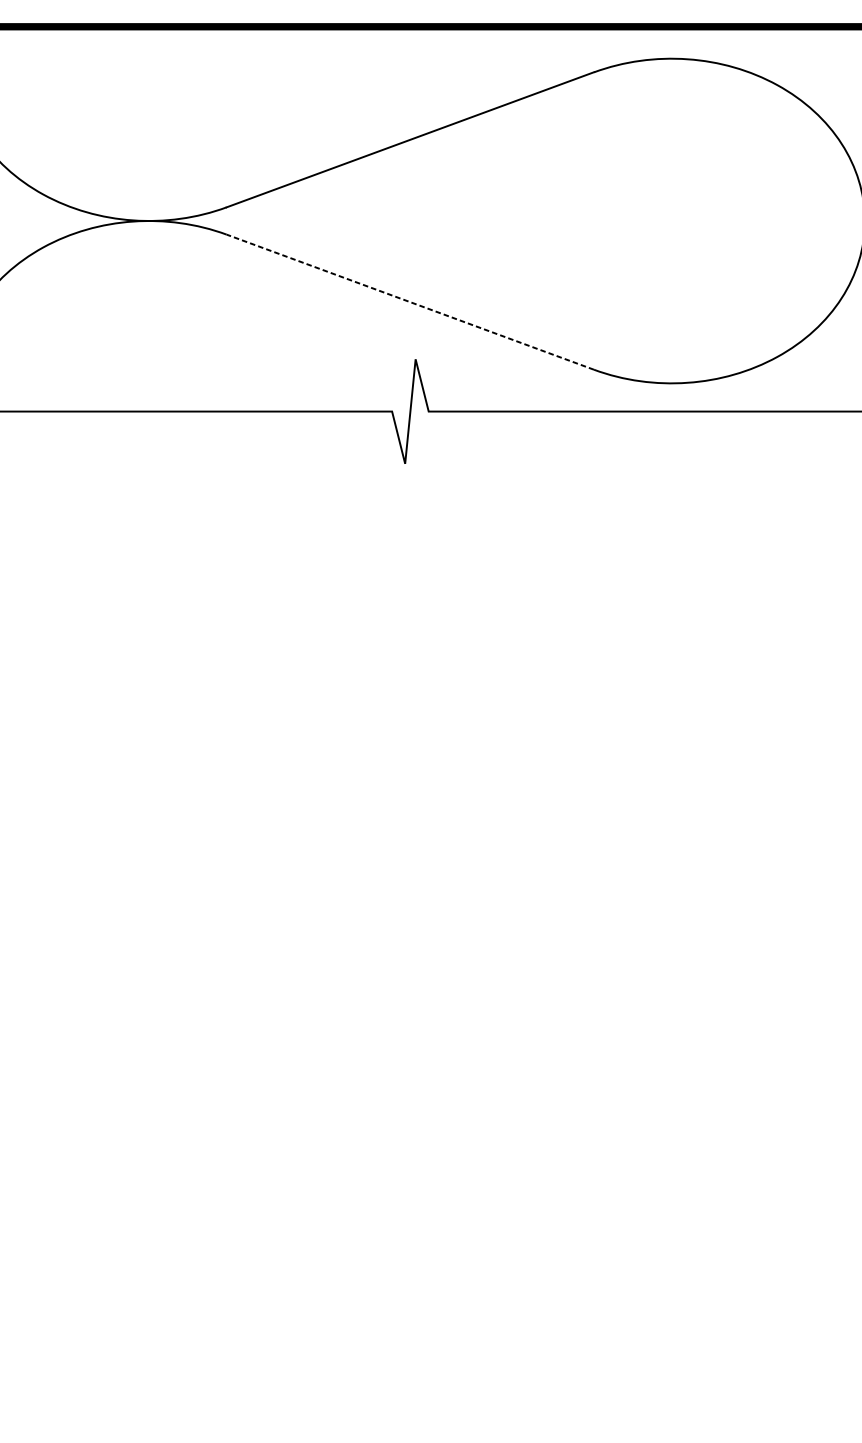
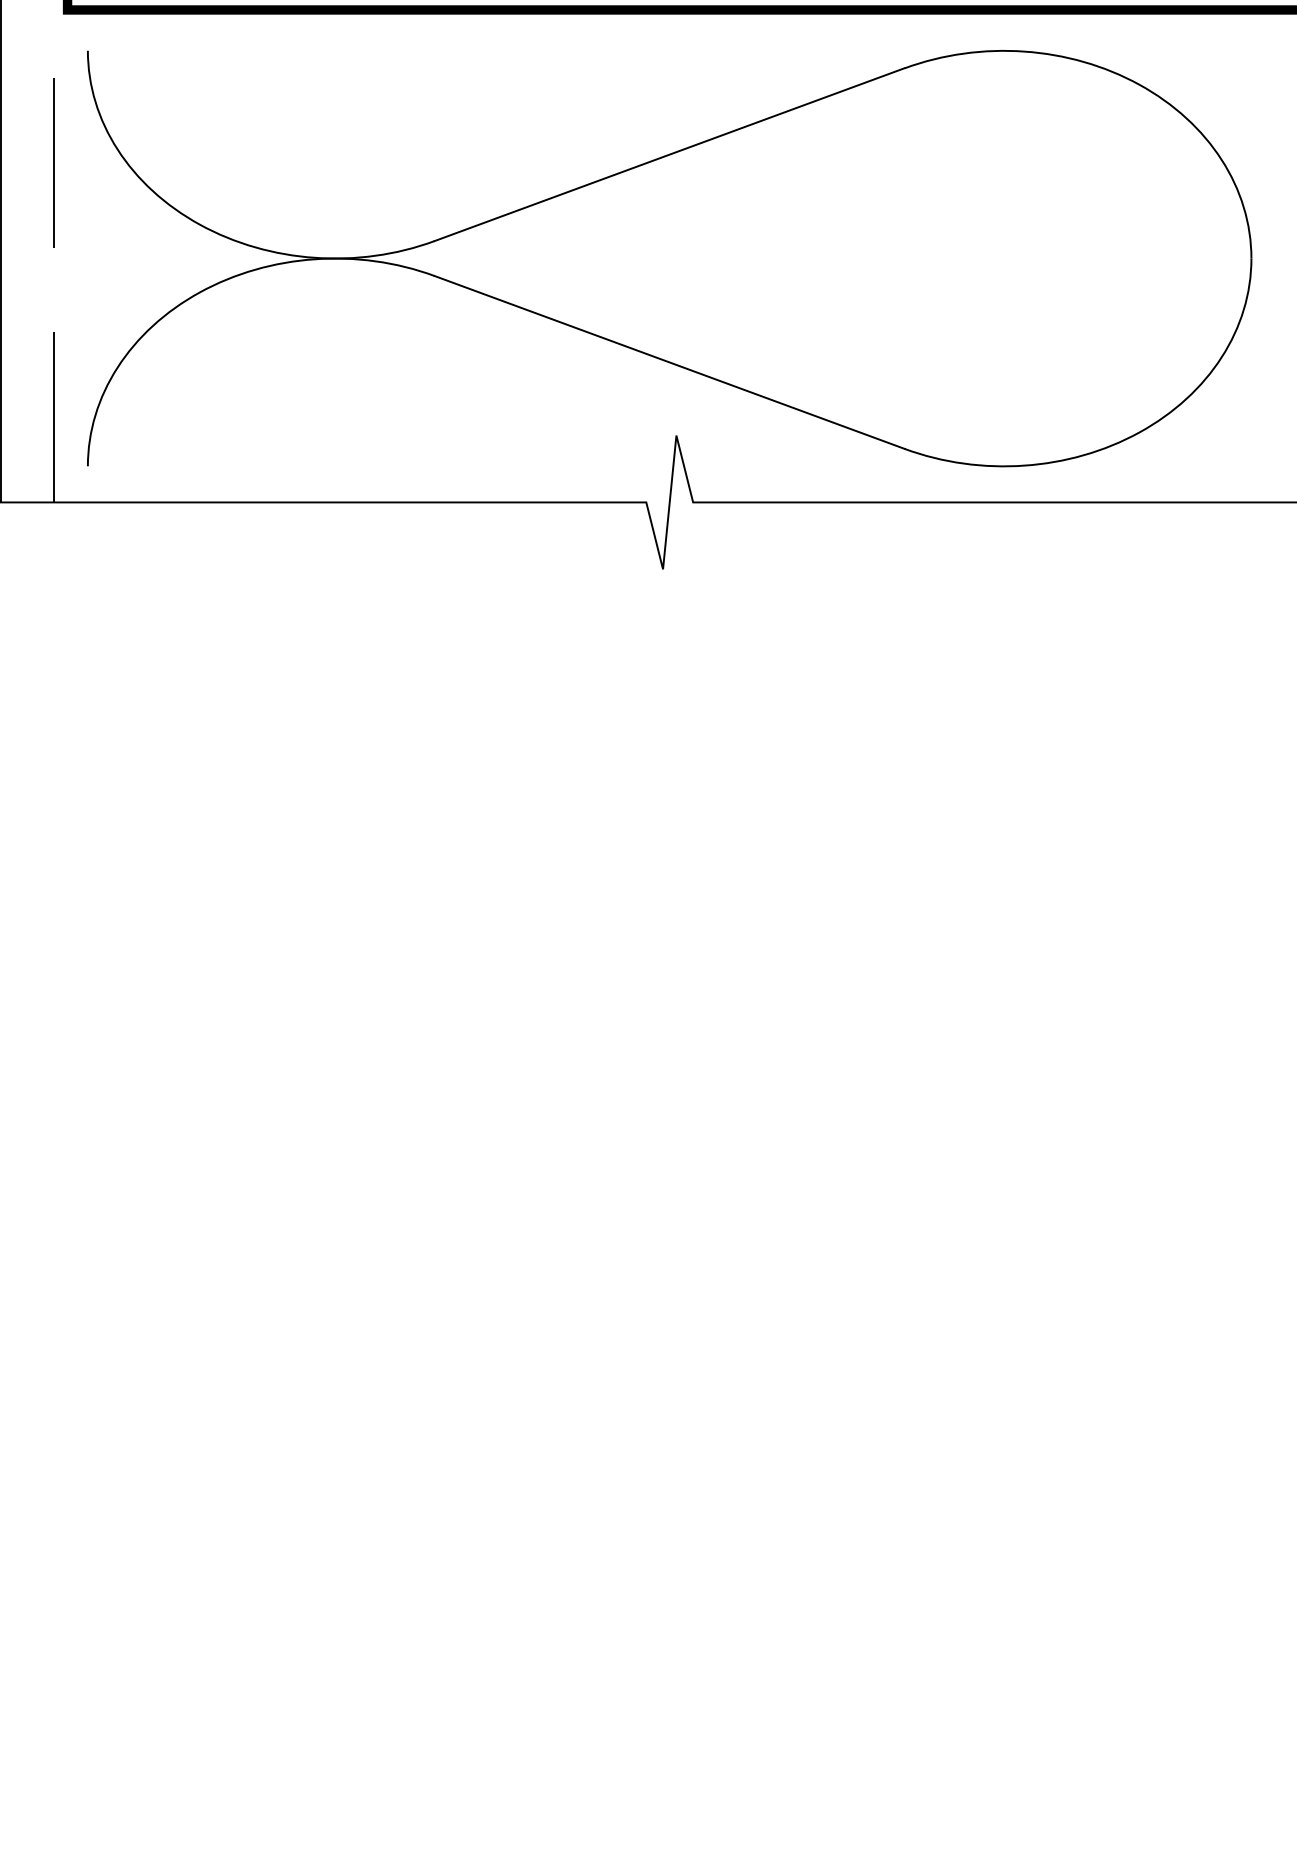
line: (410, 302) -> (669, 362), dashed -> solid

